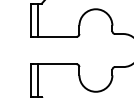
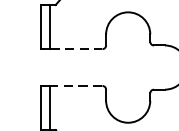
line: (57, 36) -> (76, 48), solid -> dashed
line: (57, 64) -> (76, 86), solid -> dashed

